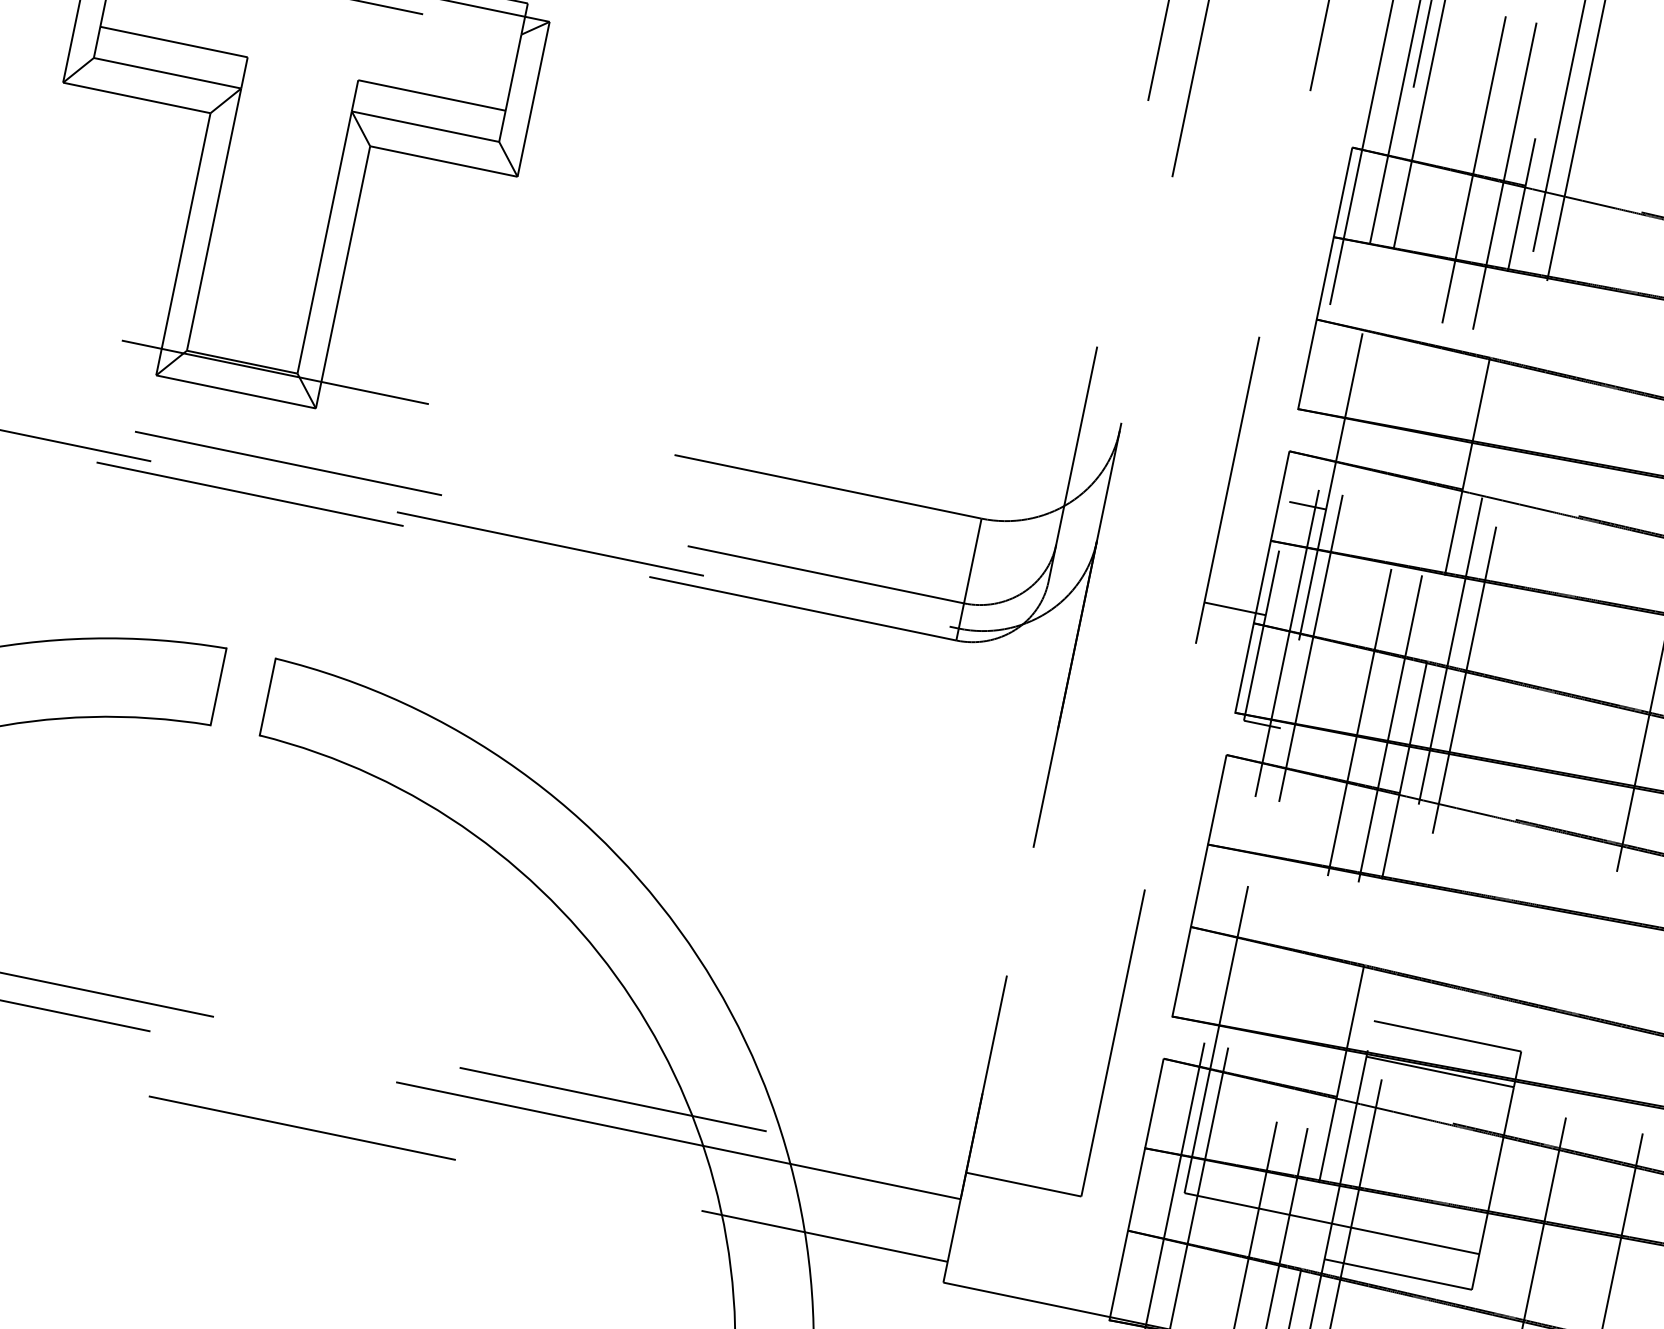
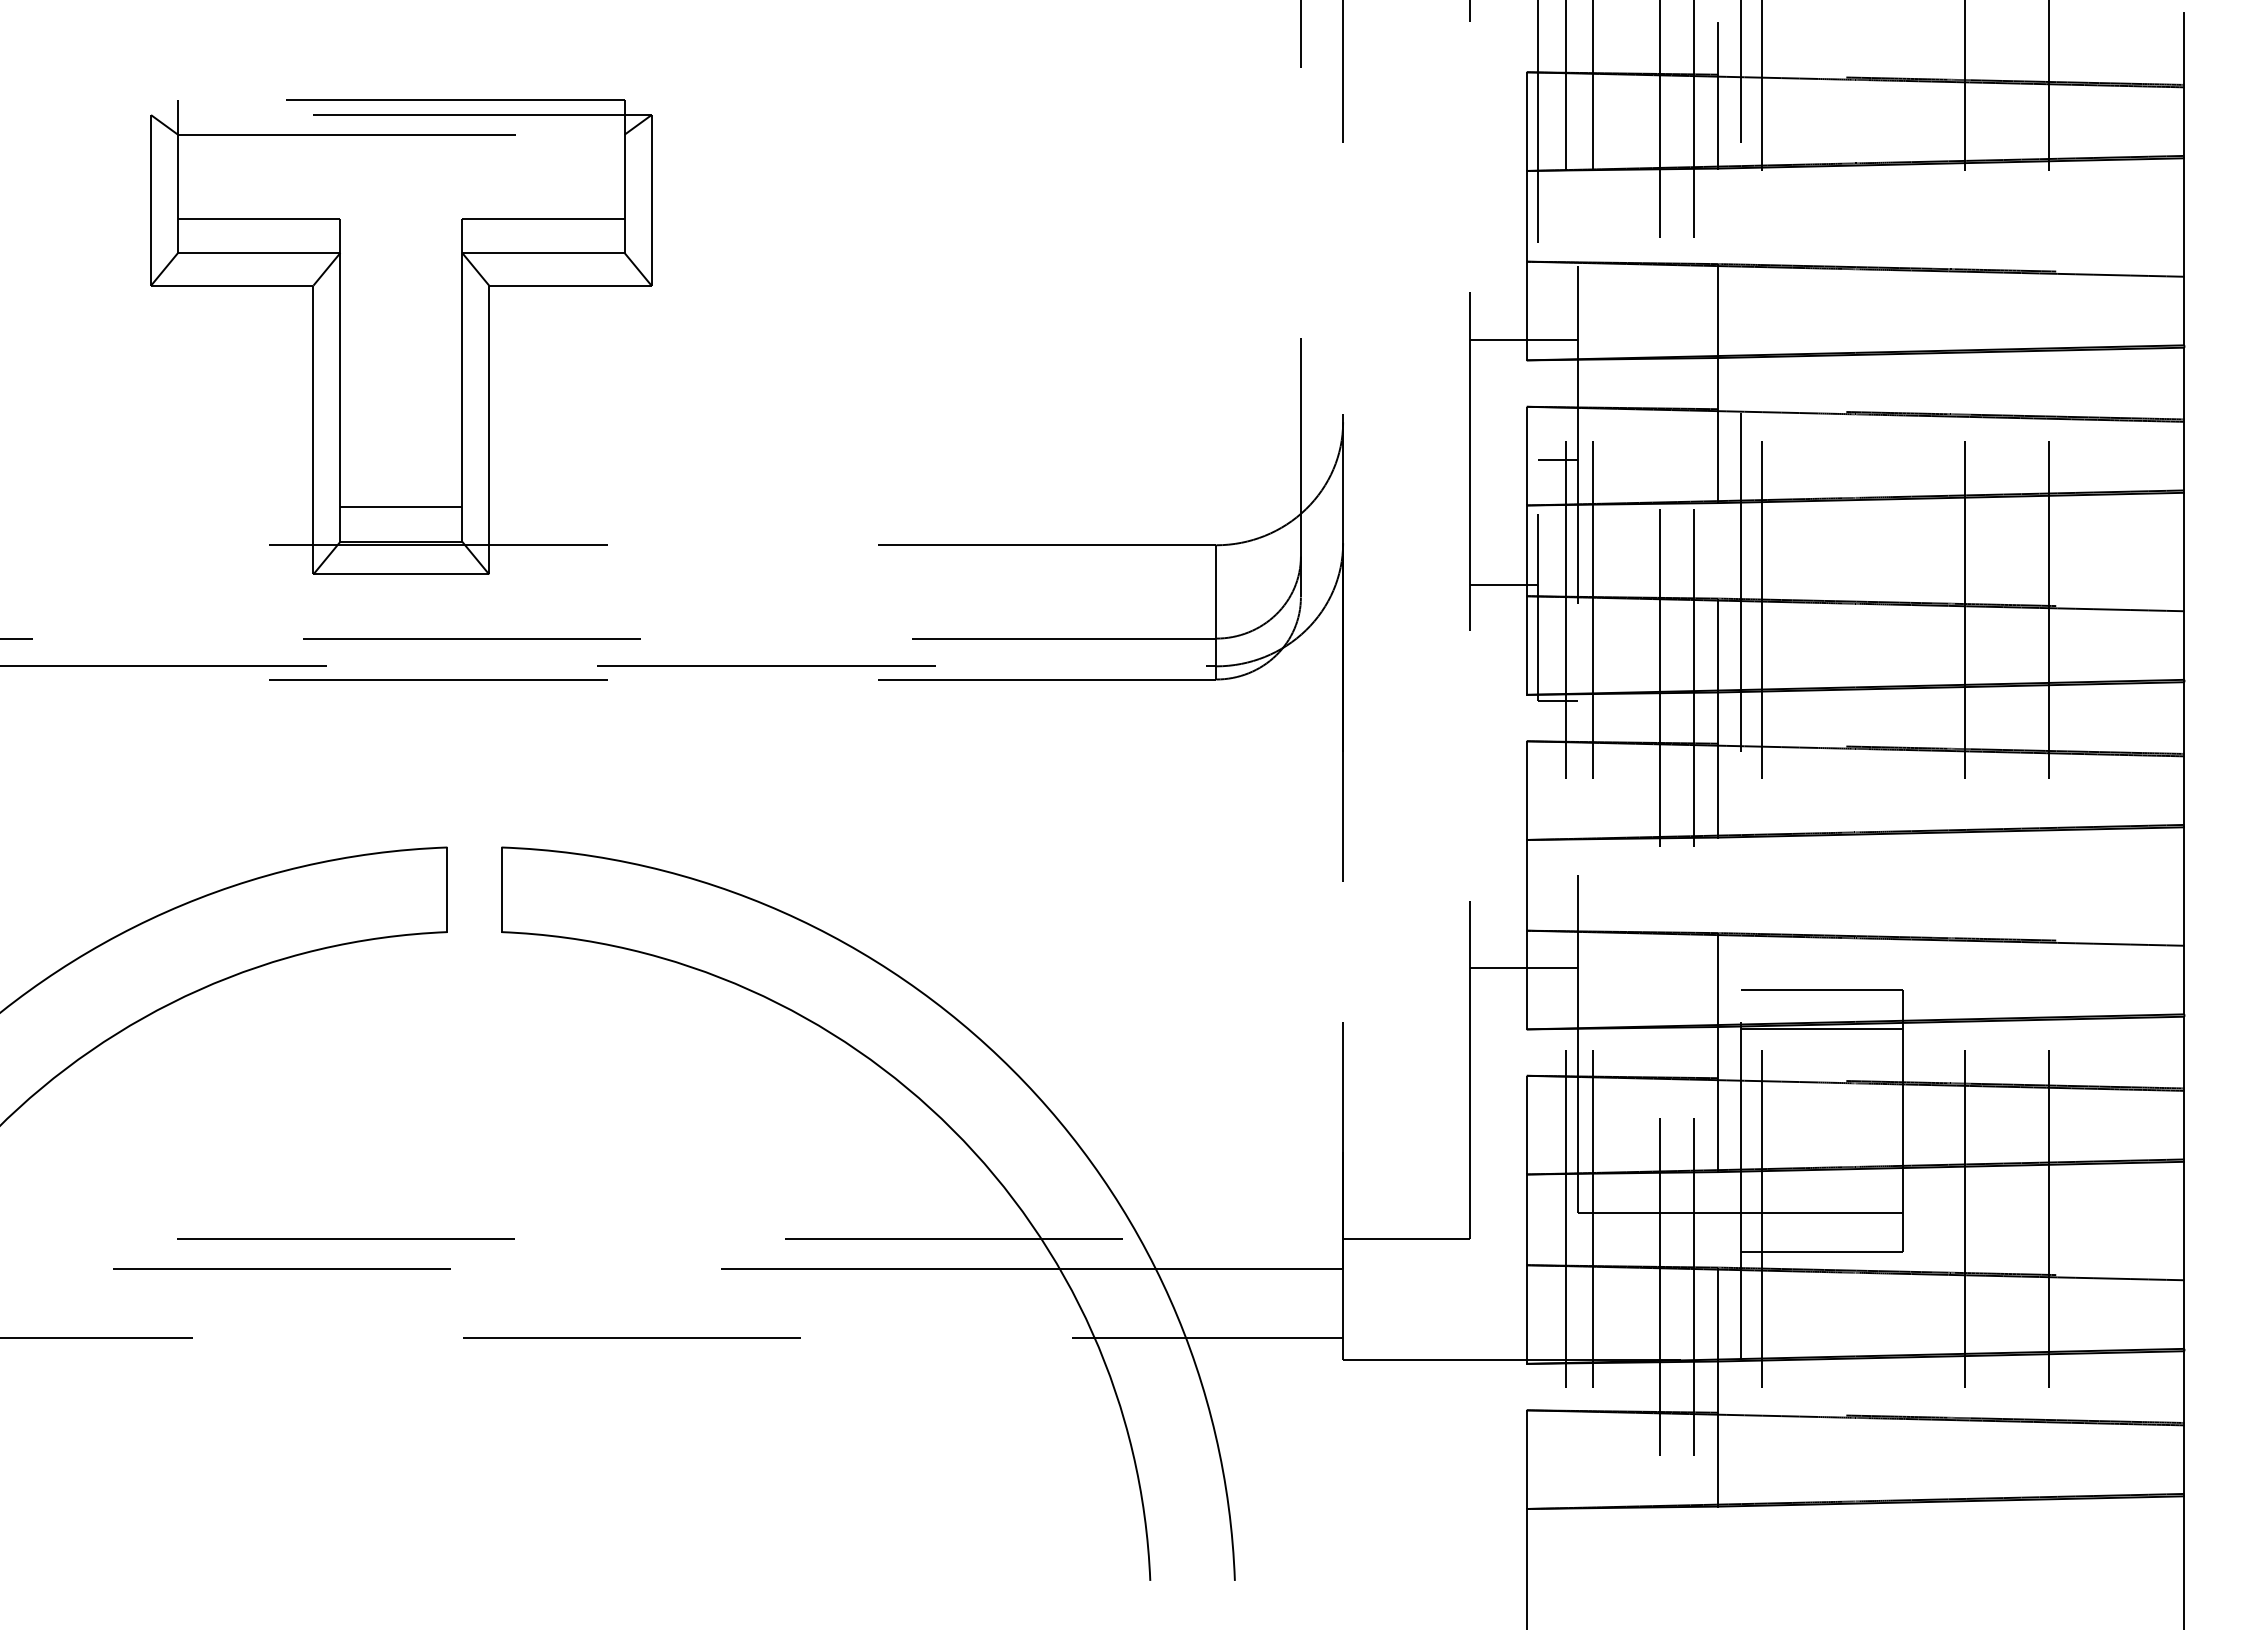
line: (248, 331) -> (401, 507), added
line: (1300, 389) -> (1524, 339), added
line: (1181, 959) -> (1524, 967), added

